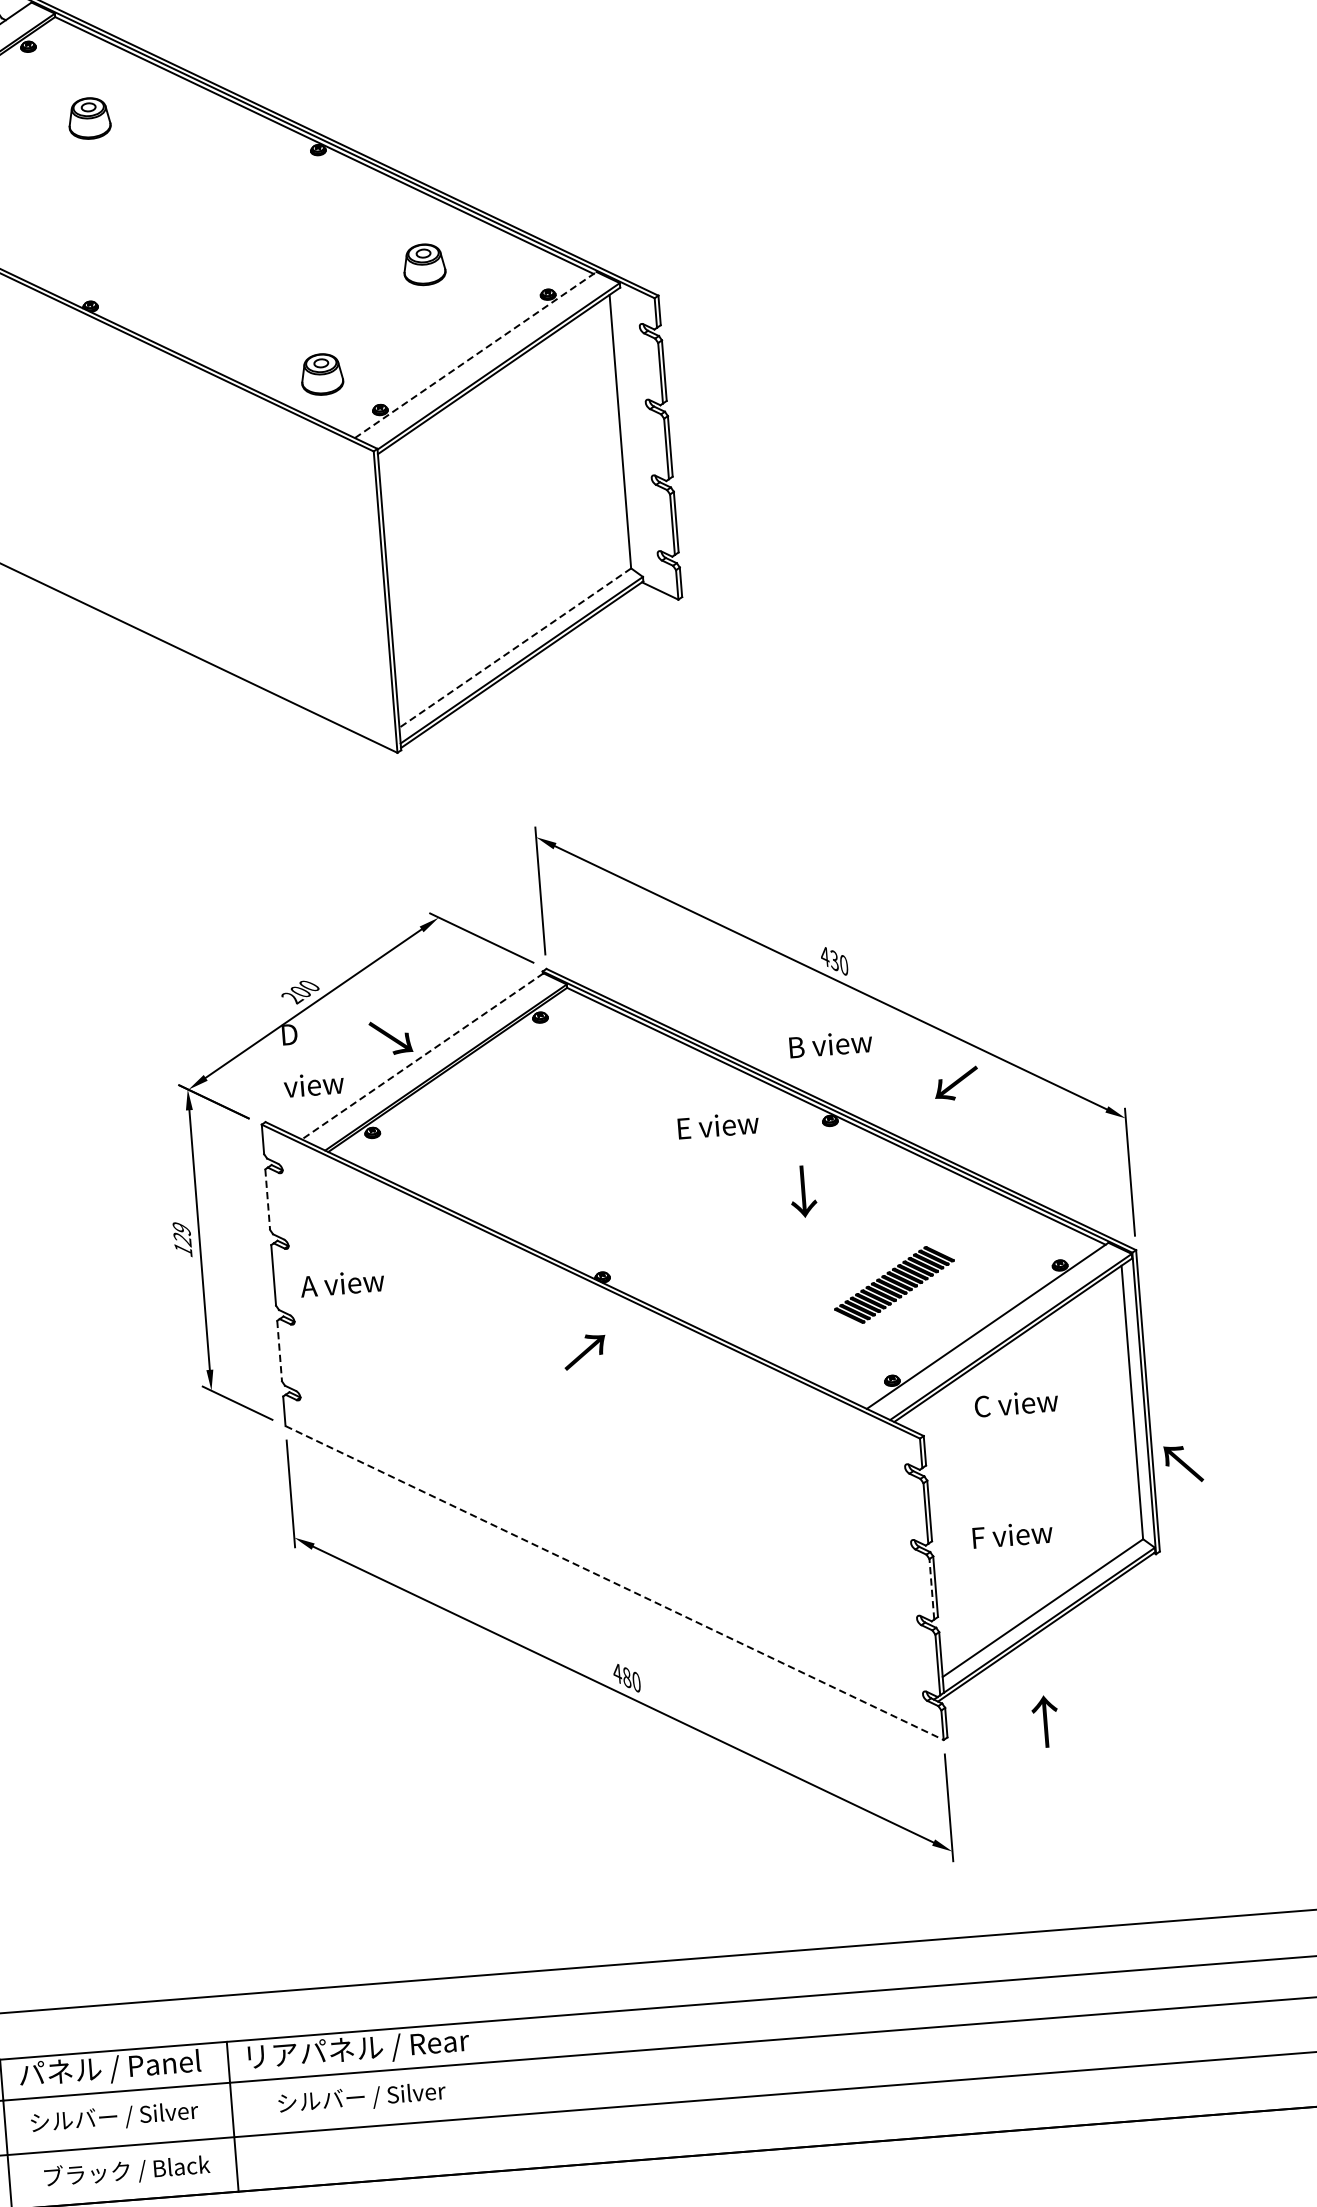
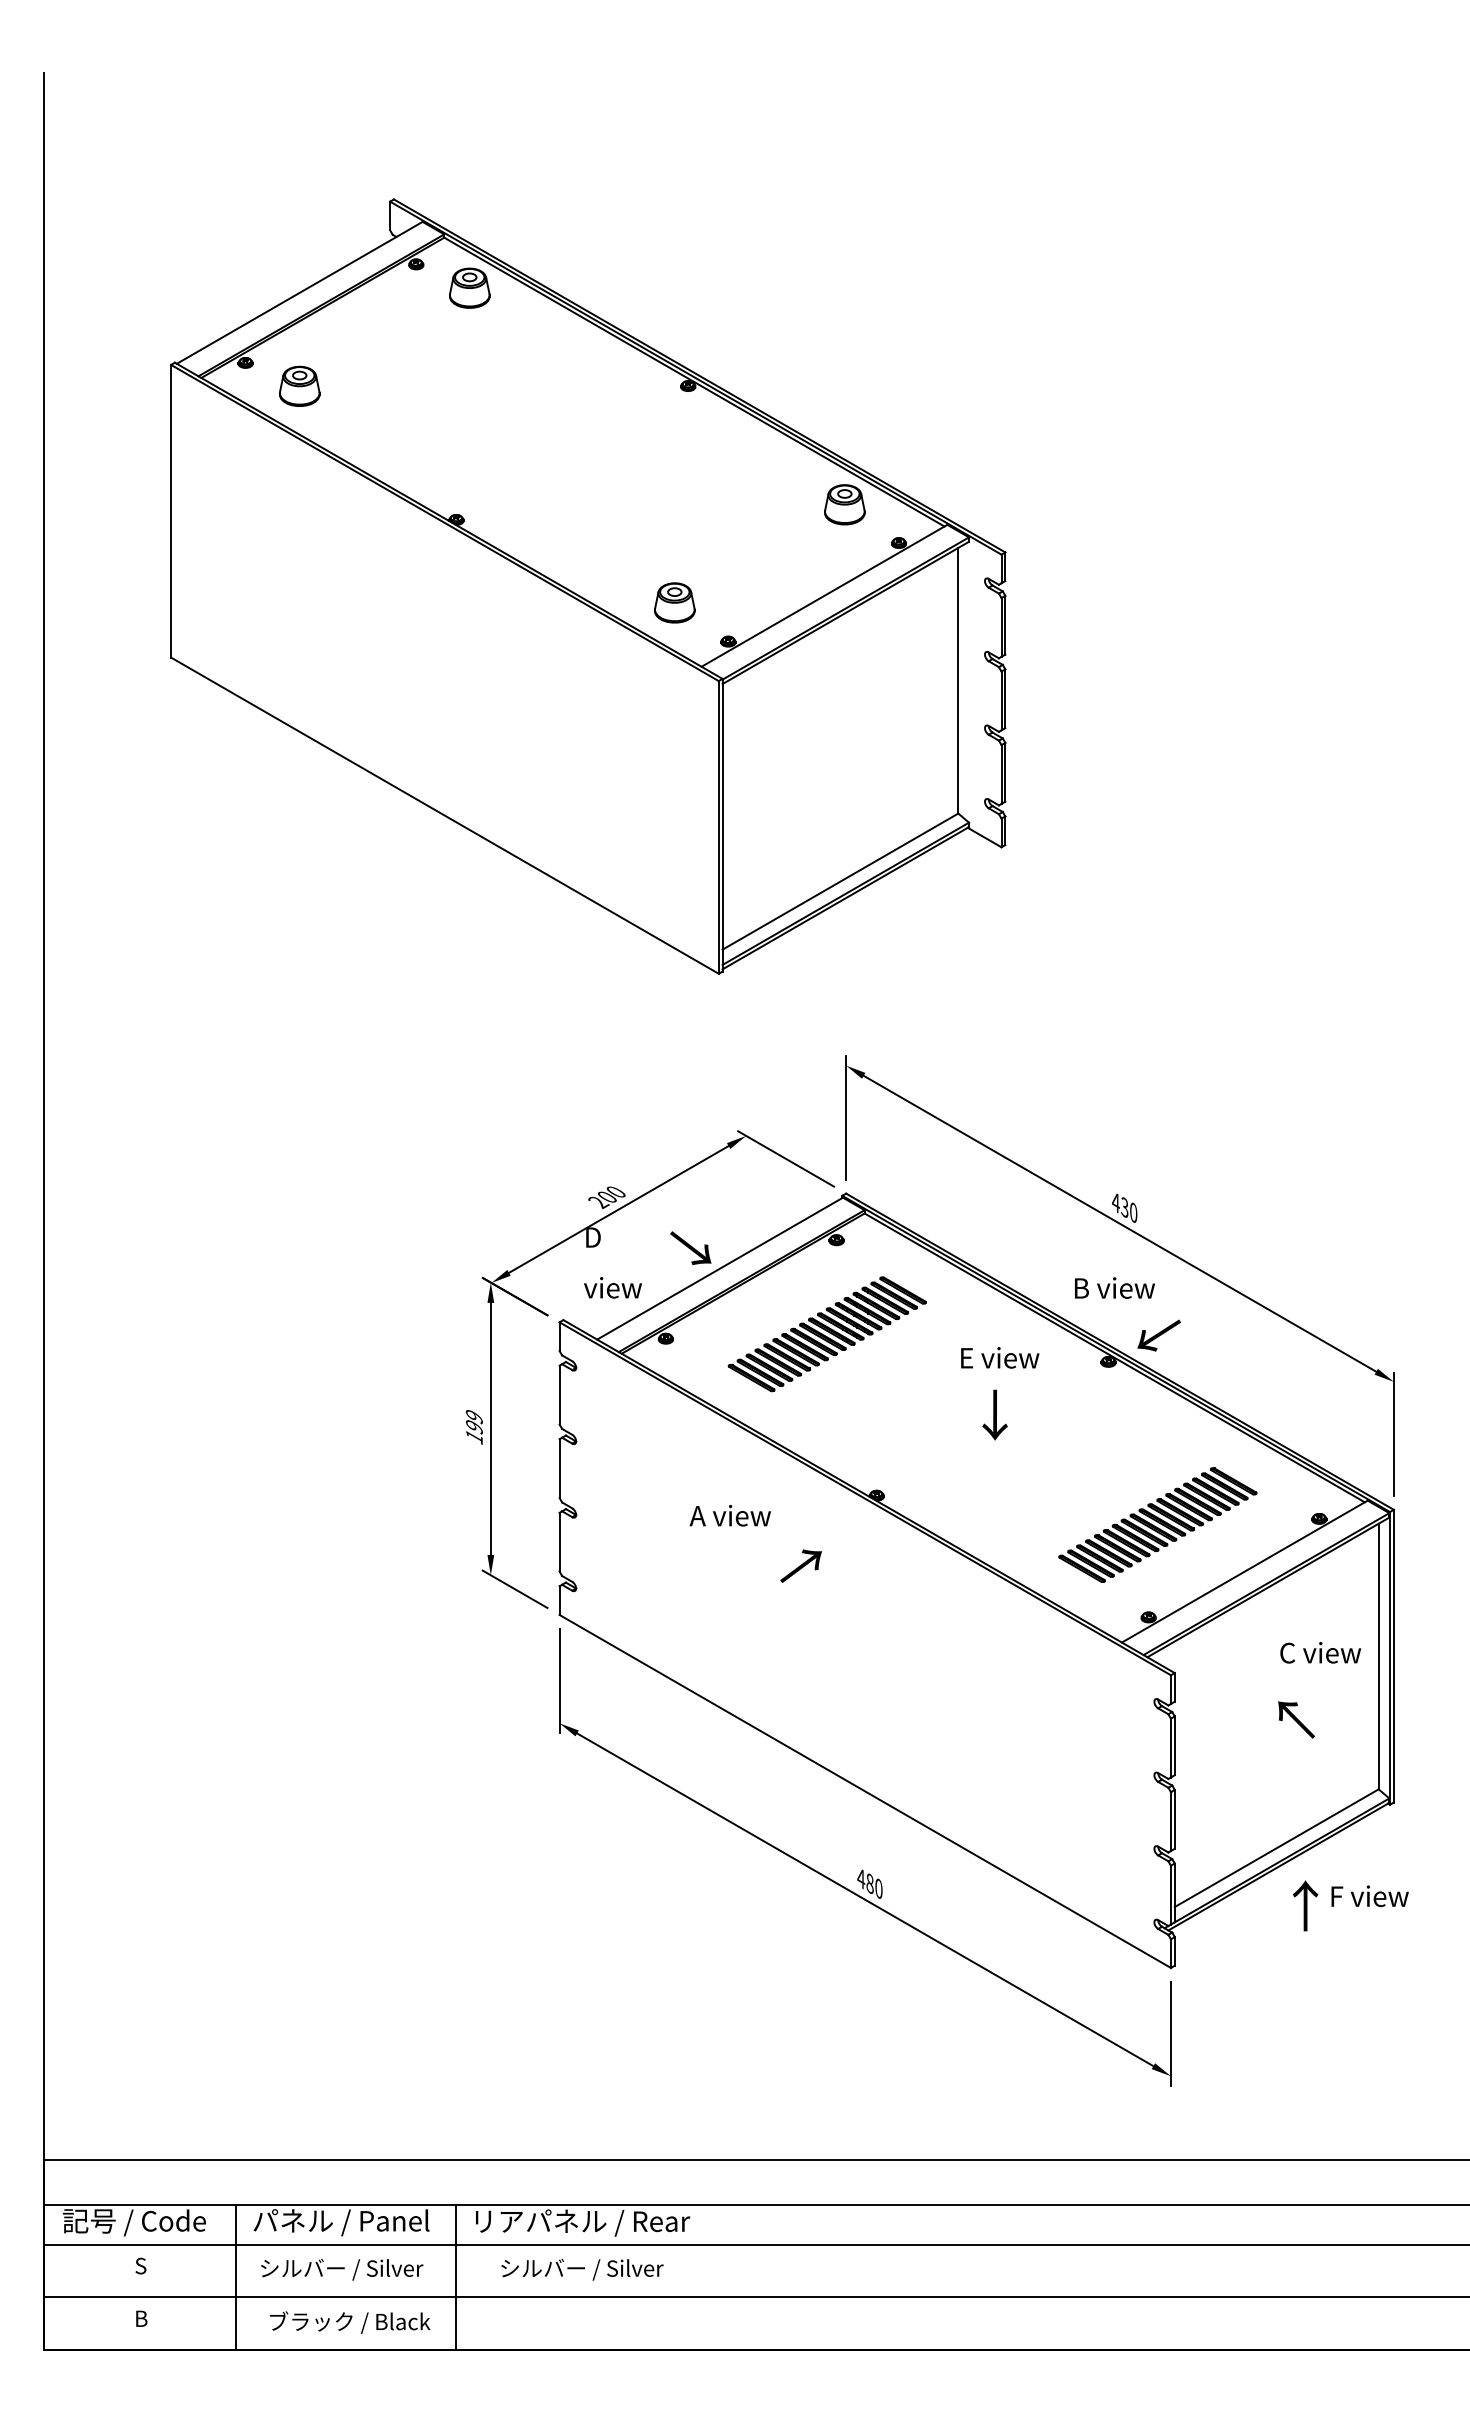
part: (89, 117) -> (469, 287), moved
part: (424, 264) -> (844, 504), moved
line: (475, 354) -> (824, 595), dashed -> solid
line: (515, 647) -> (840, 881), dashed -> solid
line: (423, 1056) -> (720, 1268), dashed -> solid
text: (955, 1083) -> (1158, 1335), moved
part: (537, 1115) -> (826, 1334), added
text: (802, 1191) -> (994, 1414), moved
line: (267, 1200) -> (559, 1395), dashed -> solid
text: (182, 1239) -> (474, 1427), 129 -> 199
text: (341, 1283) -> (729, 1515), moved
part: (893, 1284) -> (1157, 1524), size x1.67
line: (279, 1351) -> (559, 1542), dashed -> solid
text: (584, 1351) -> (800, 1565), moved
text: (1016, 1403) -> (1320, 1652), moved
text: (1183, 1463) -> (1296, 1719), moved
text: (1012, 1535) -> (1369, 1896), moved
line: (614, 1583) -> (865, 1791), dashed -> solid
line: (931, 1589) -> (1170, 1821), dashed -> solid
text: (1045, 1721) -> (1305, 1905), moved

